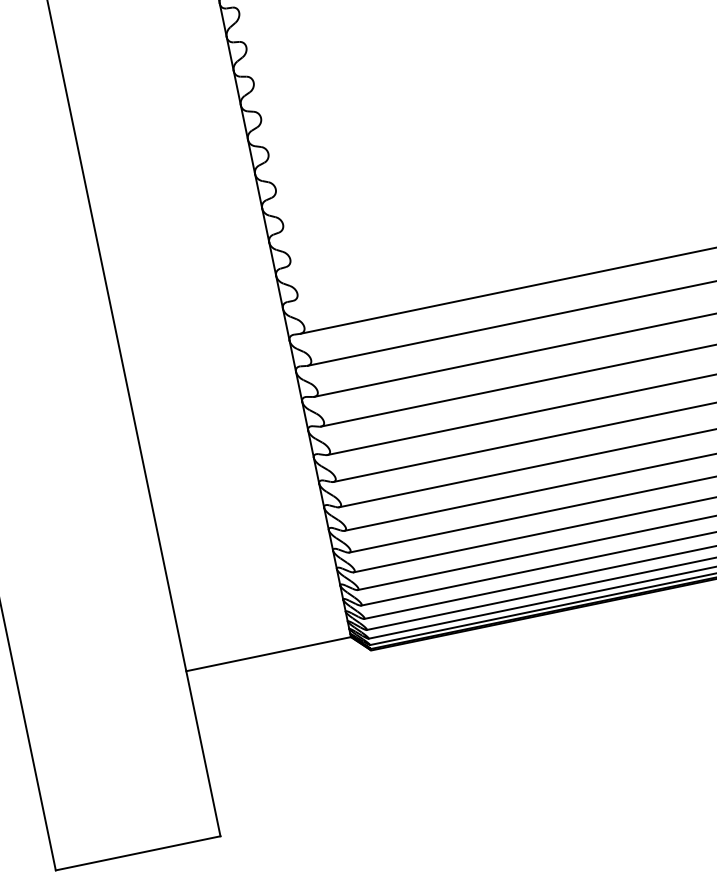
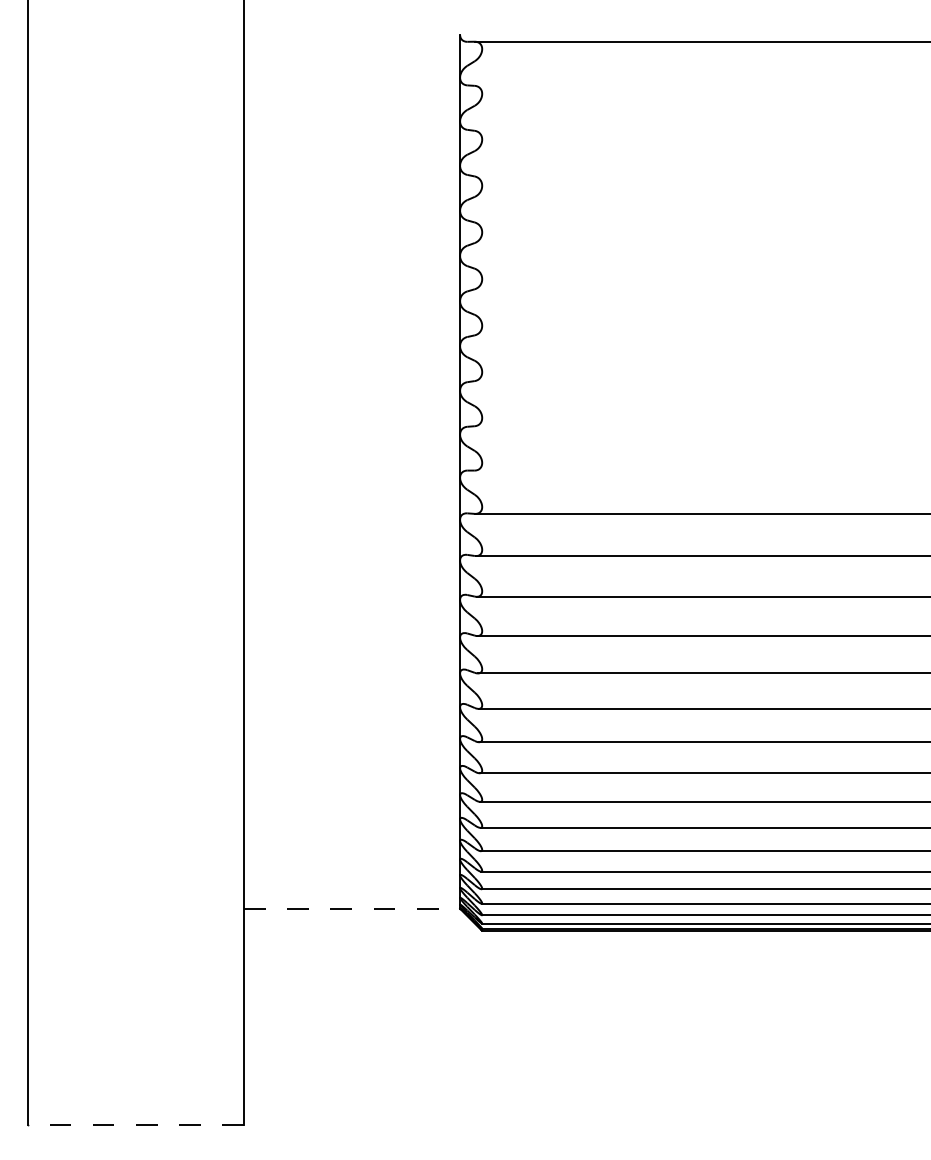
line: (268, 653) -> (352, 908), solid -> dashed
line: (137, 853) -> (135, 1125), solid -> dashed

